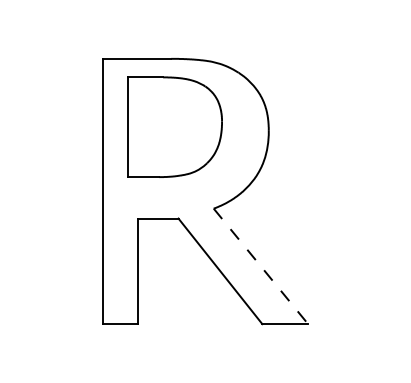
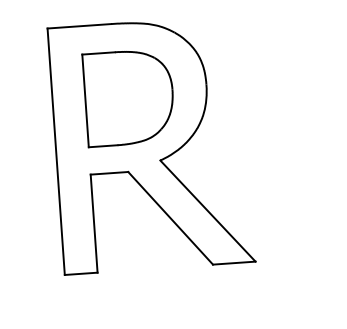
part: (174, 126) -> (128, 97), moved
line: (260, 266) -> (207, 211), dashed -> solid

